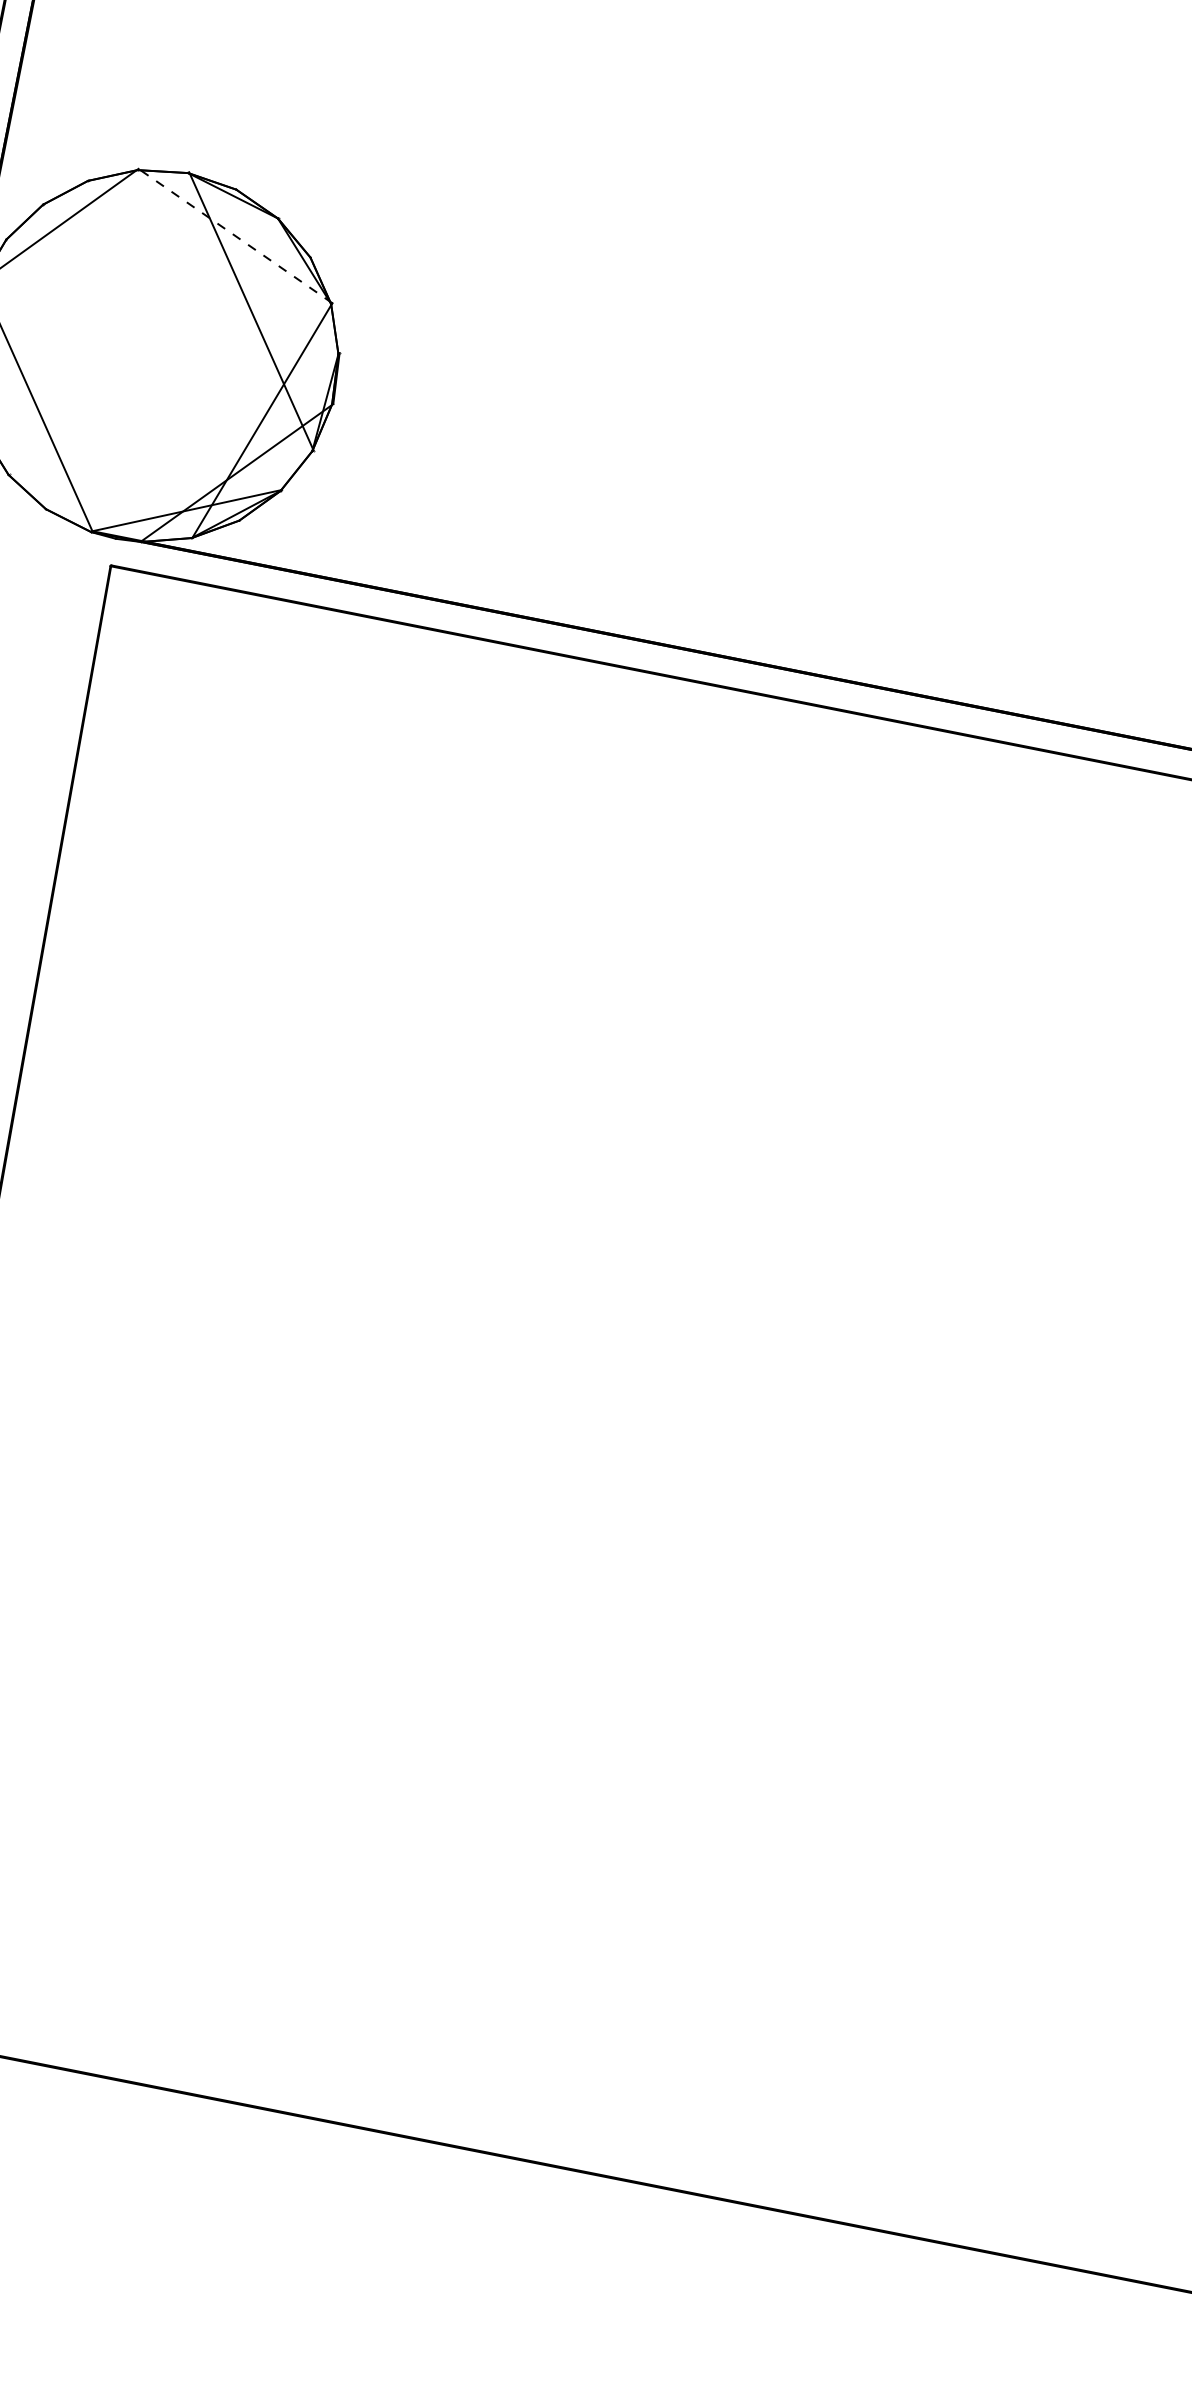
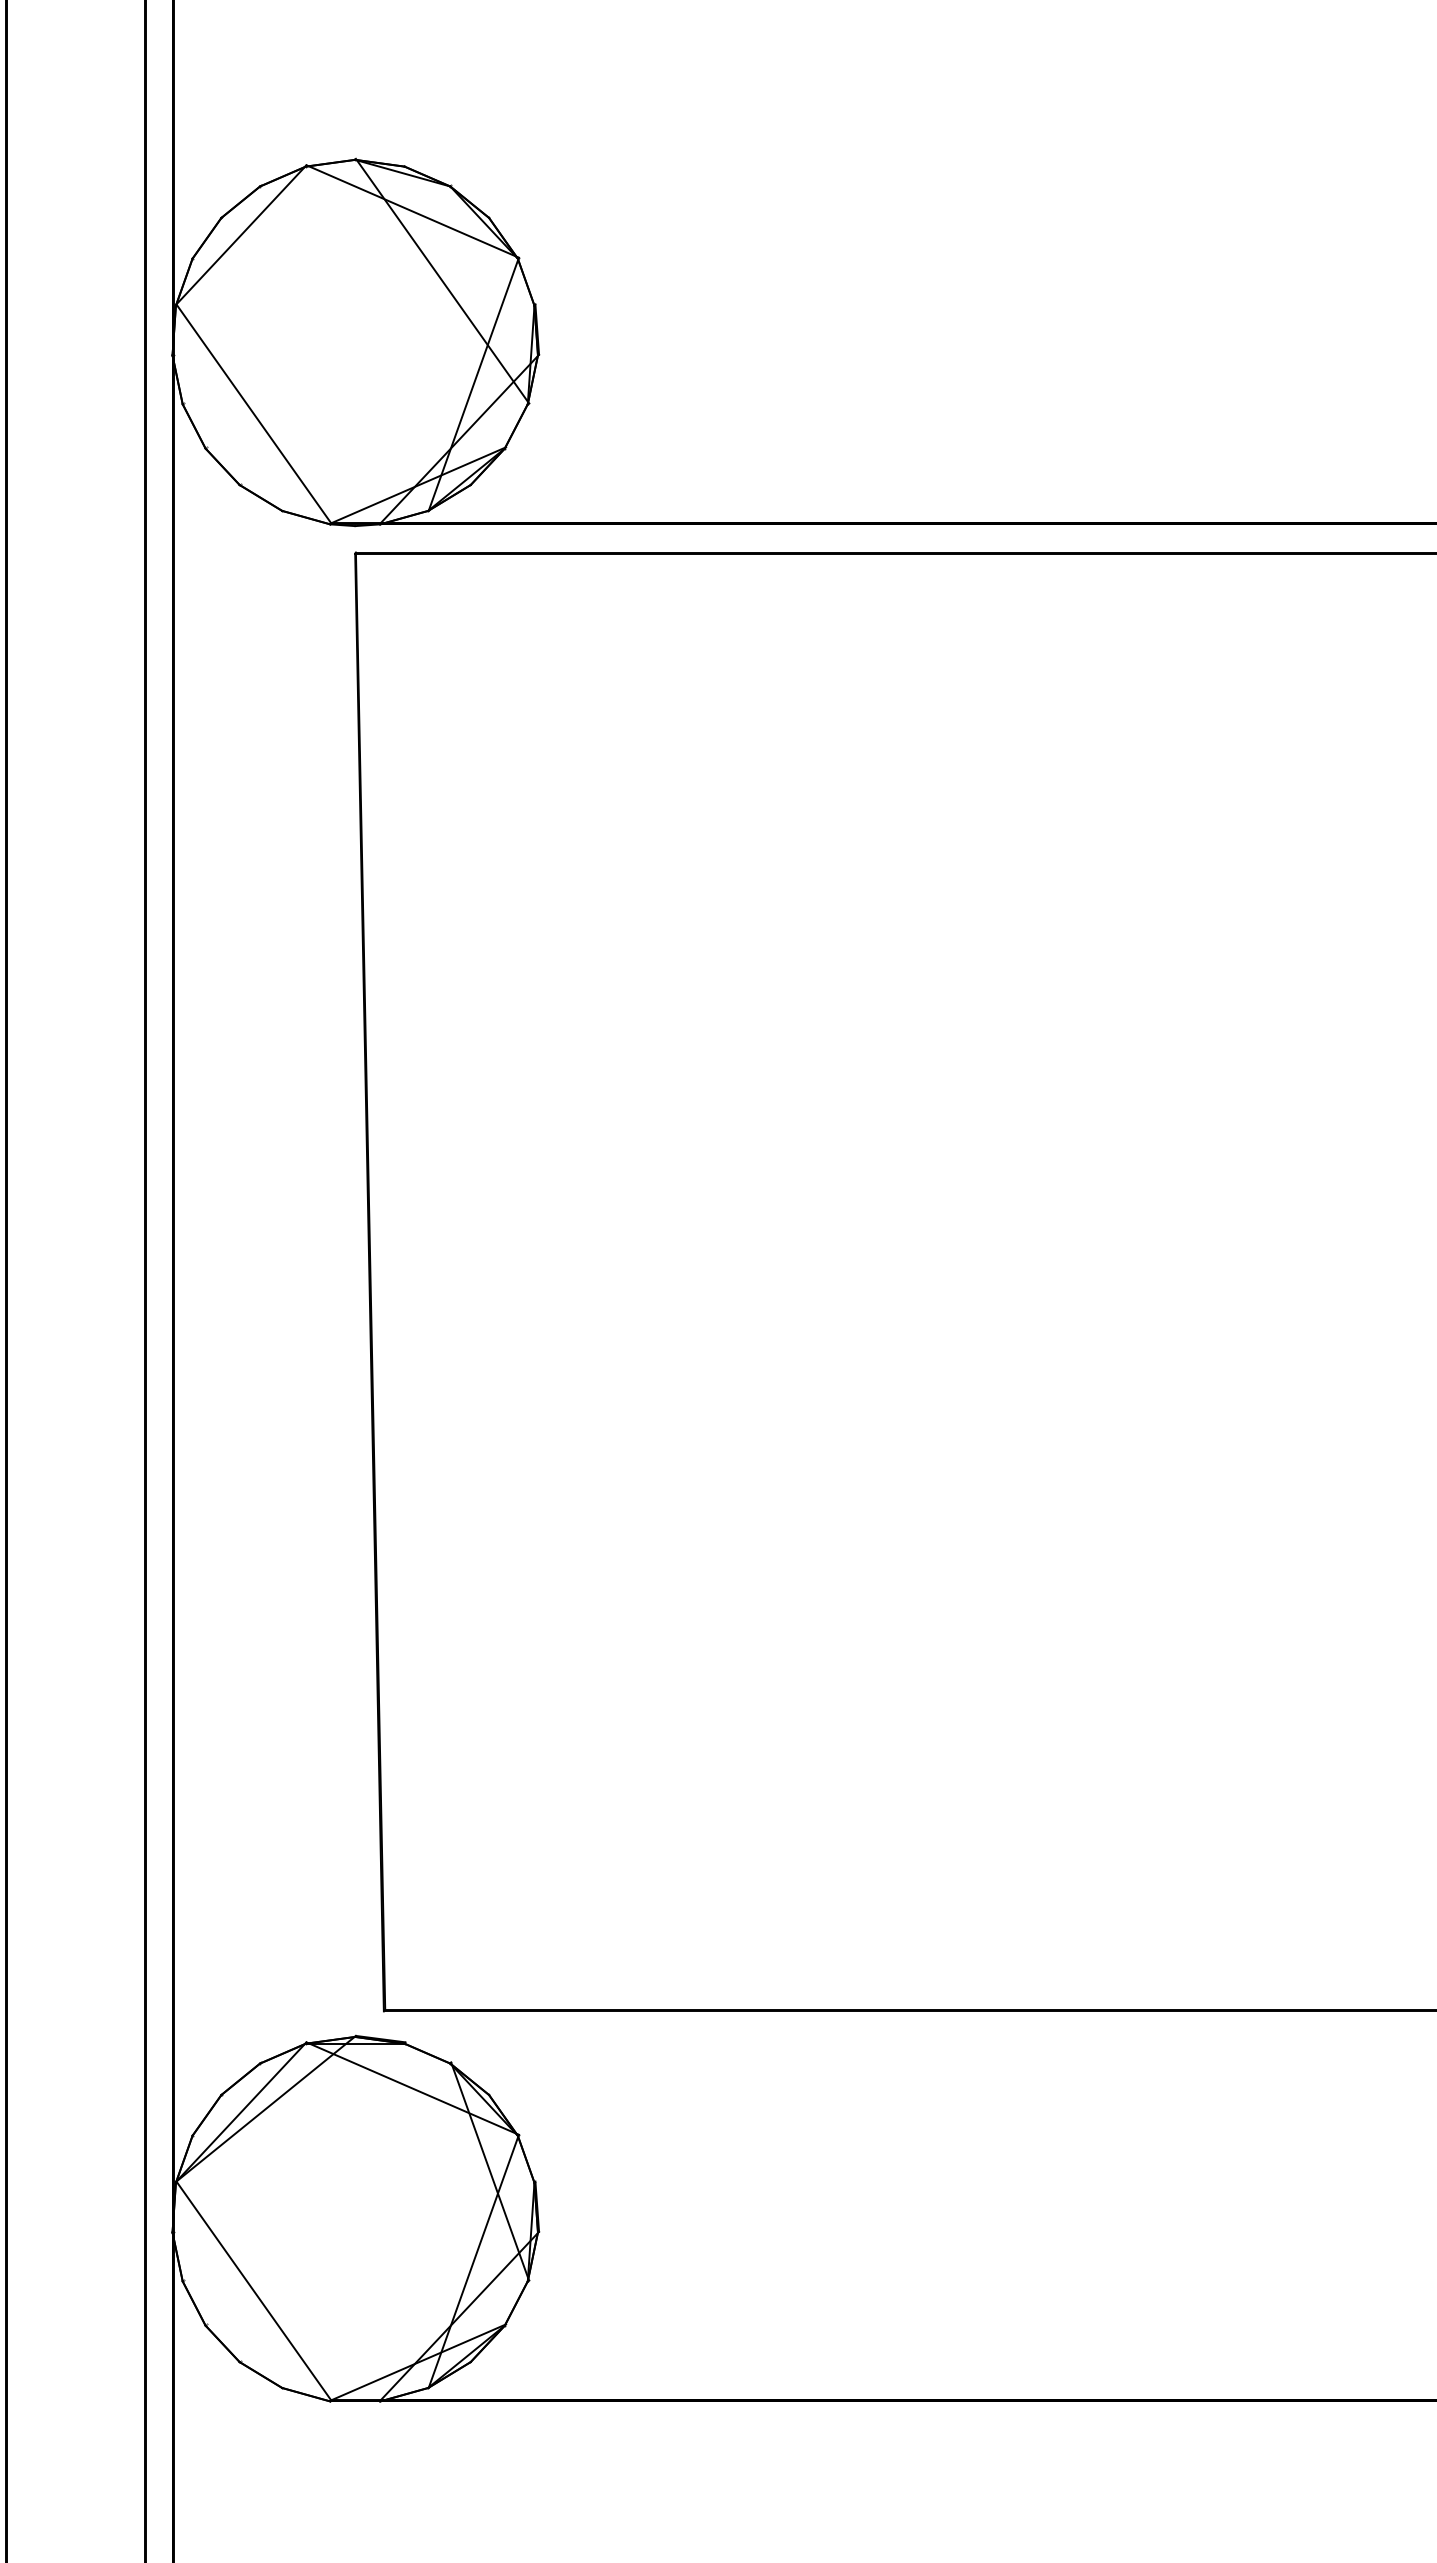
line: (235, 235) -> (412, 211), dashed -> solid

